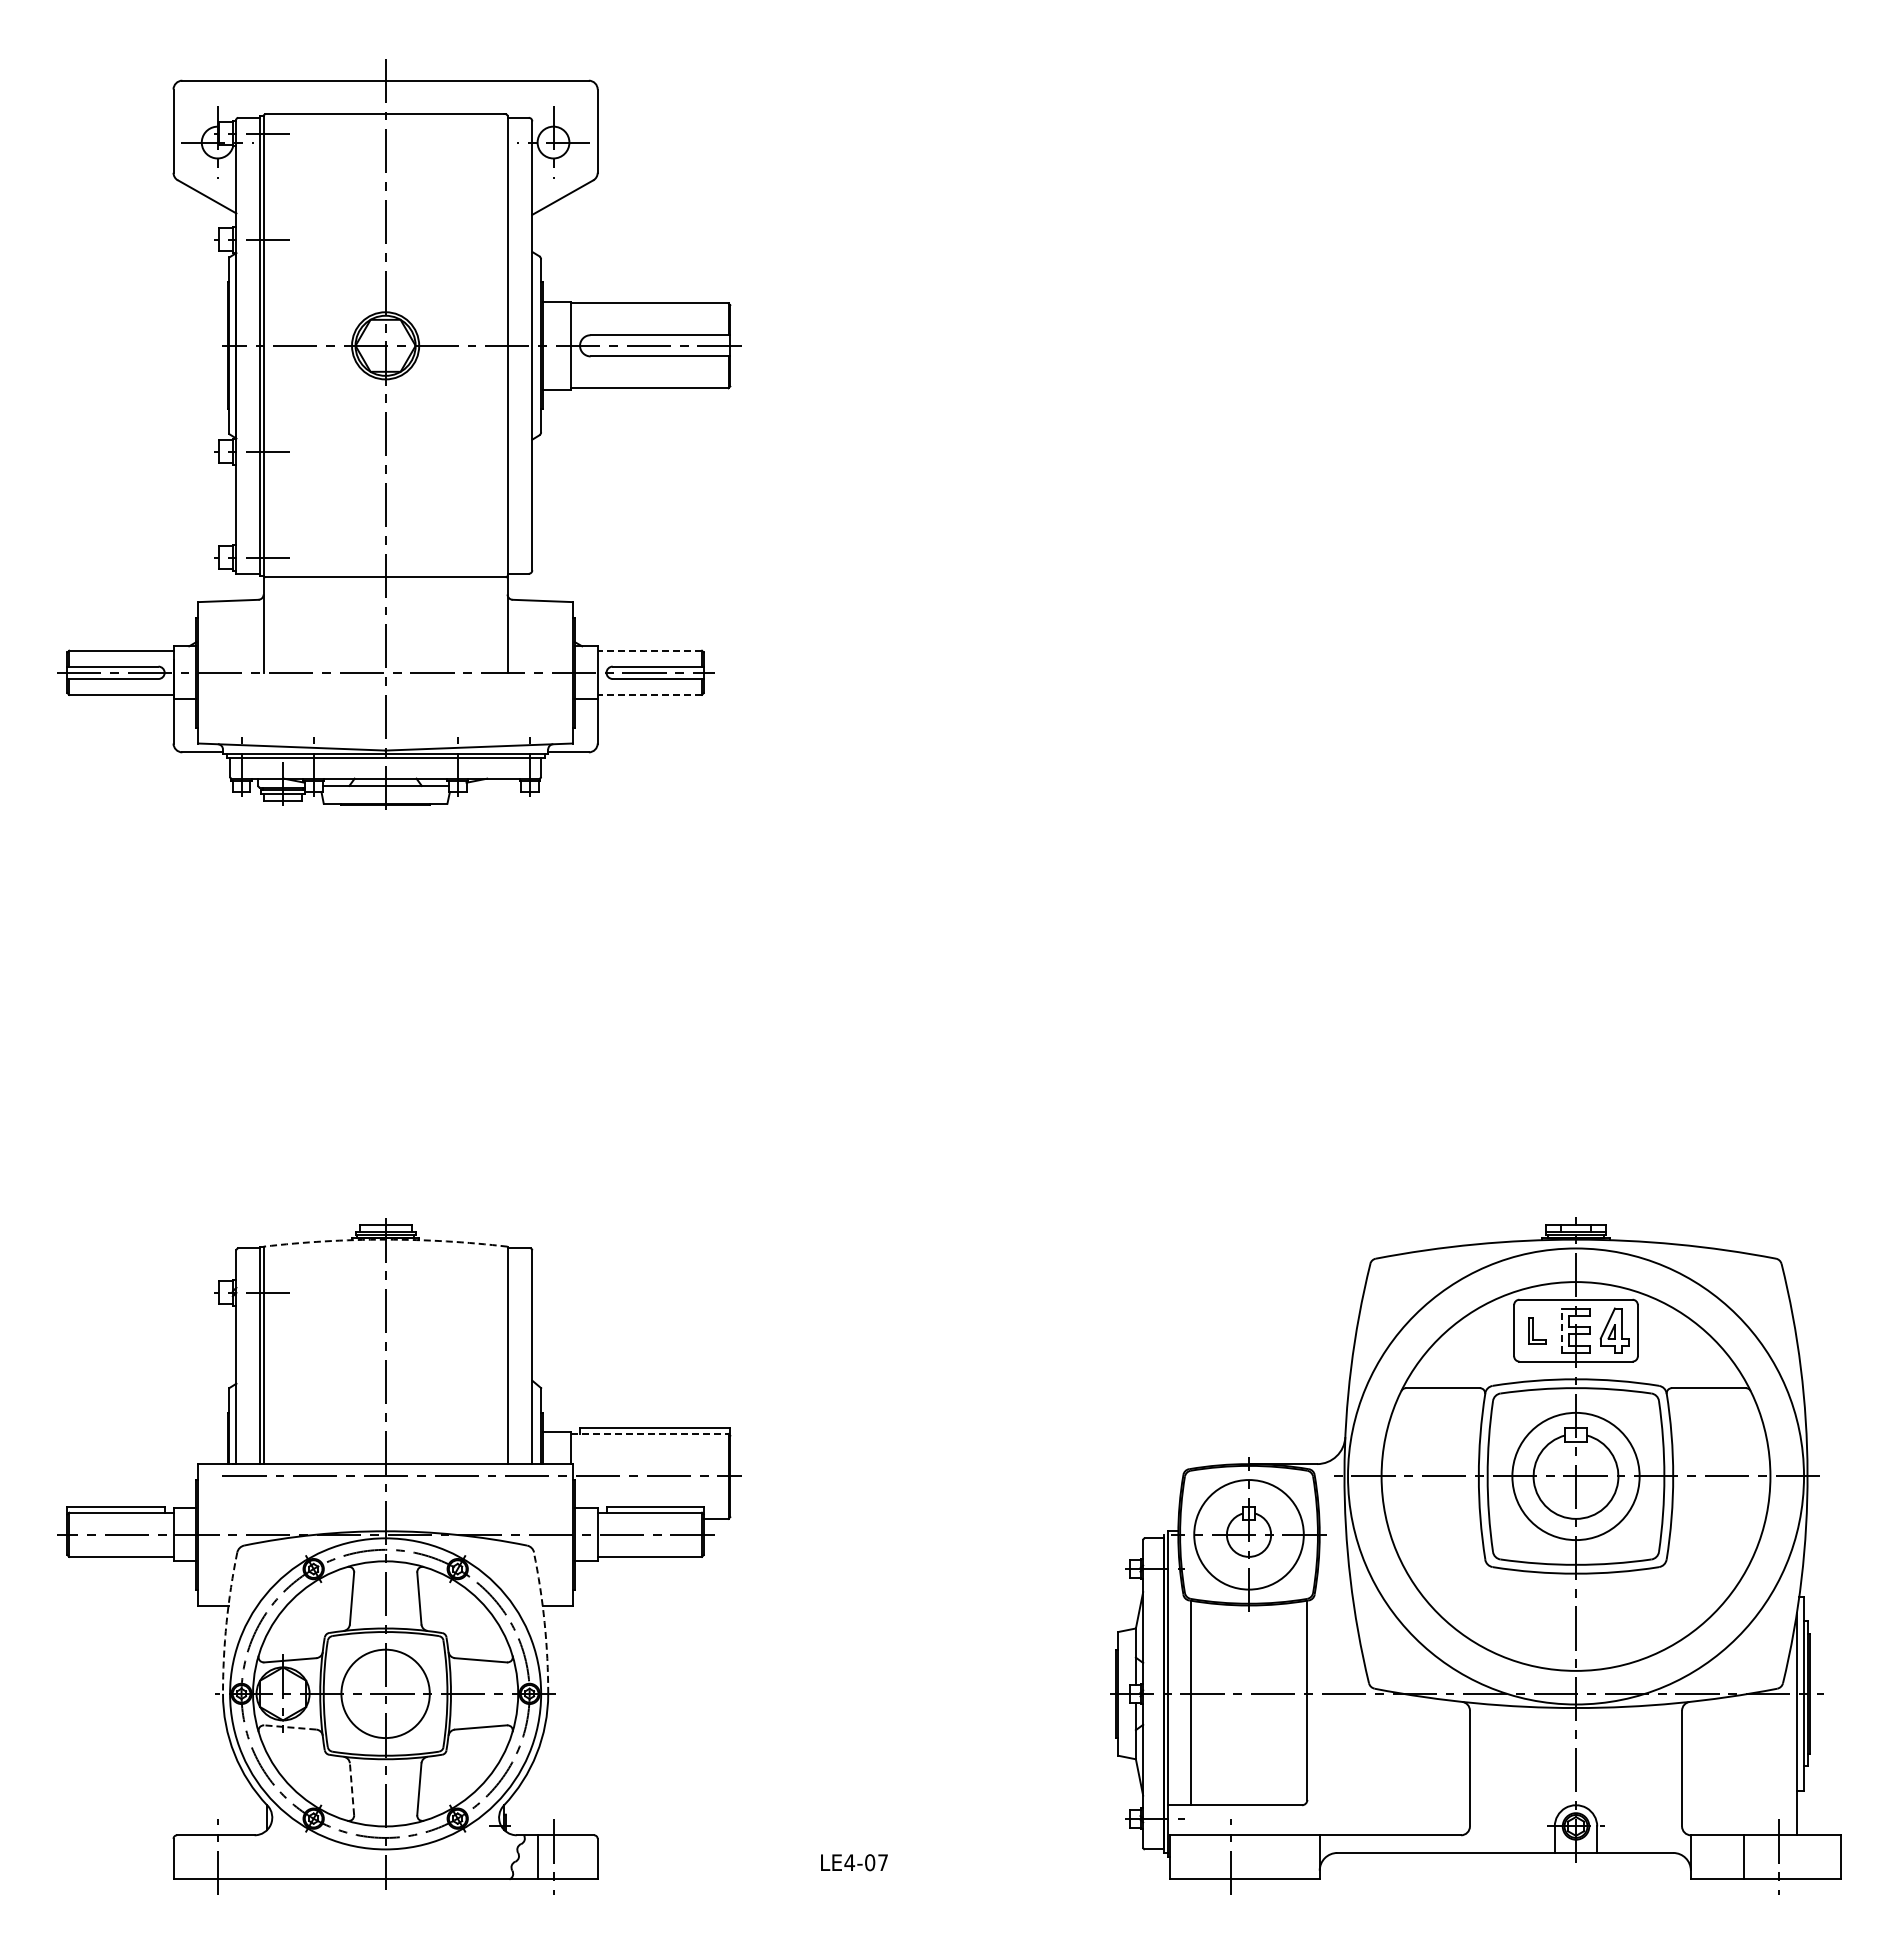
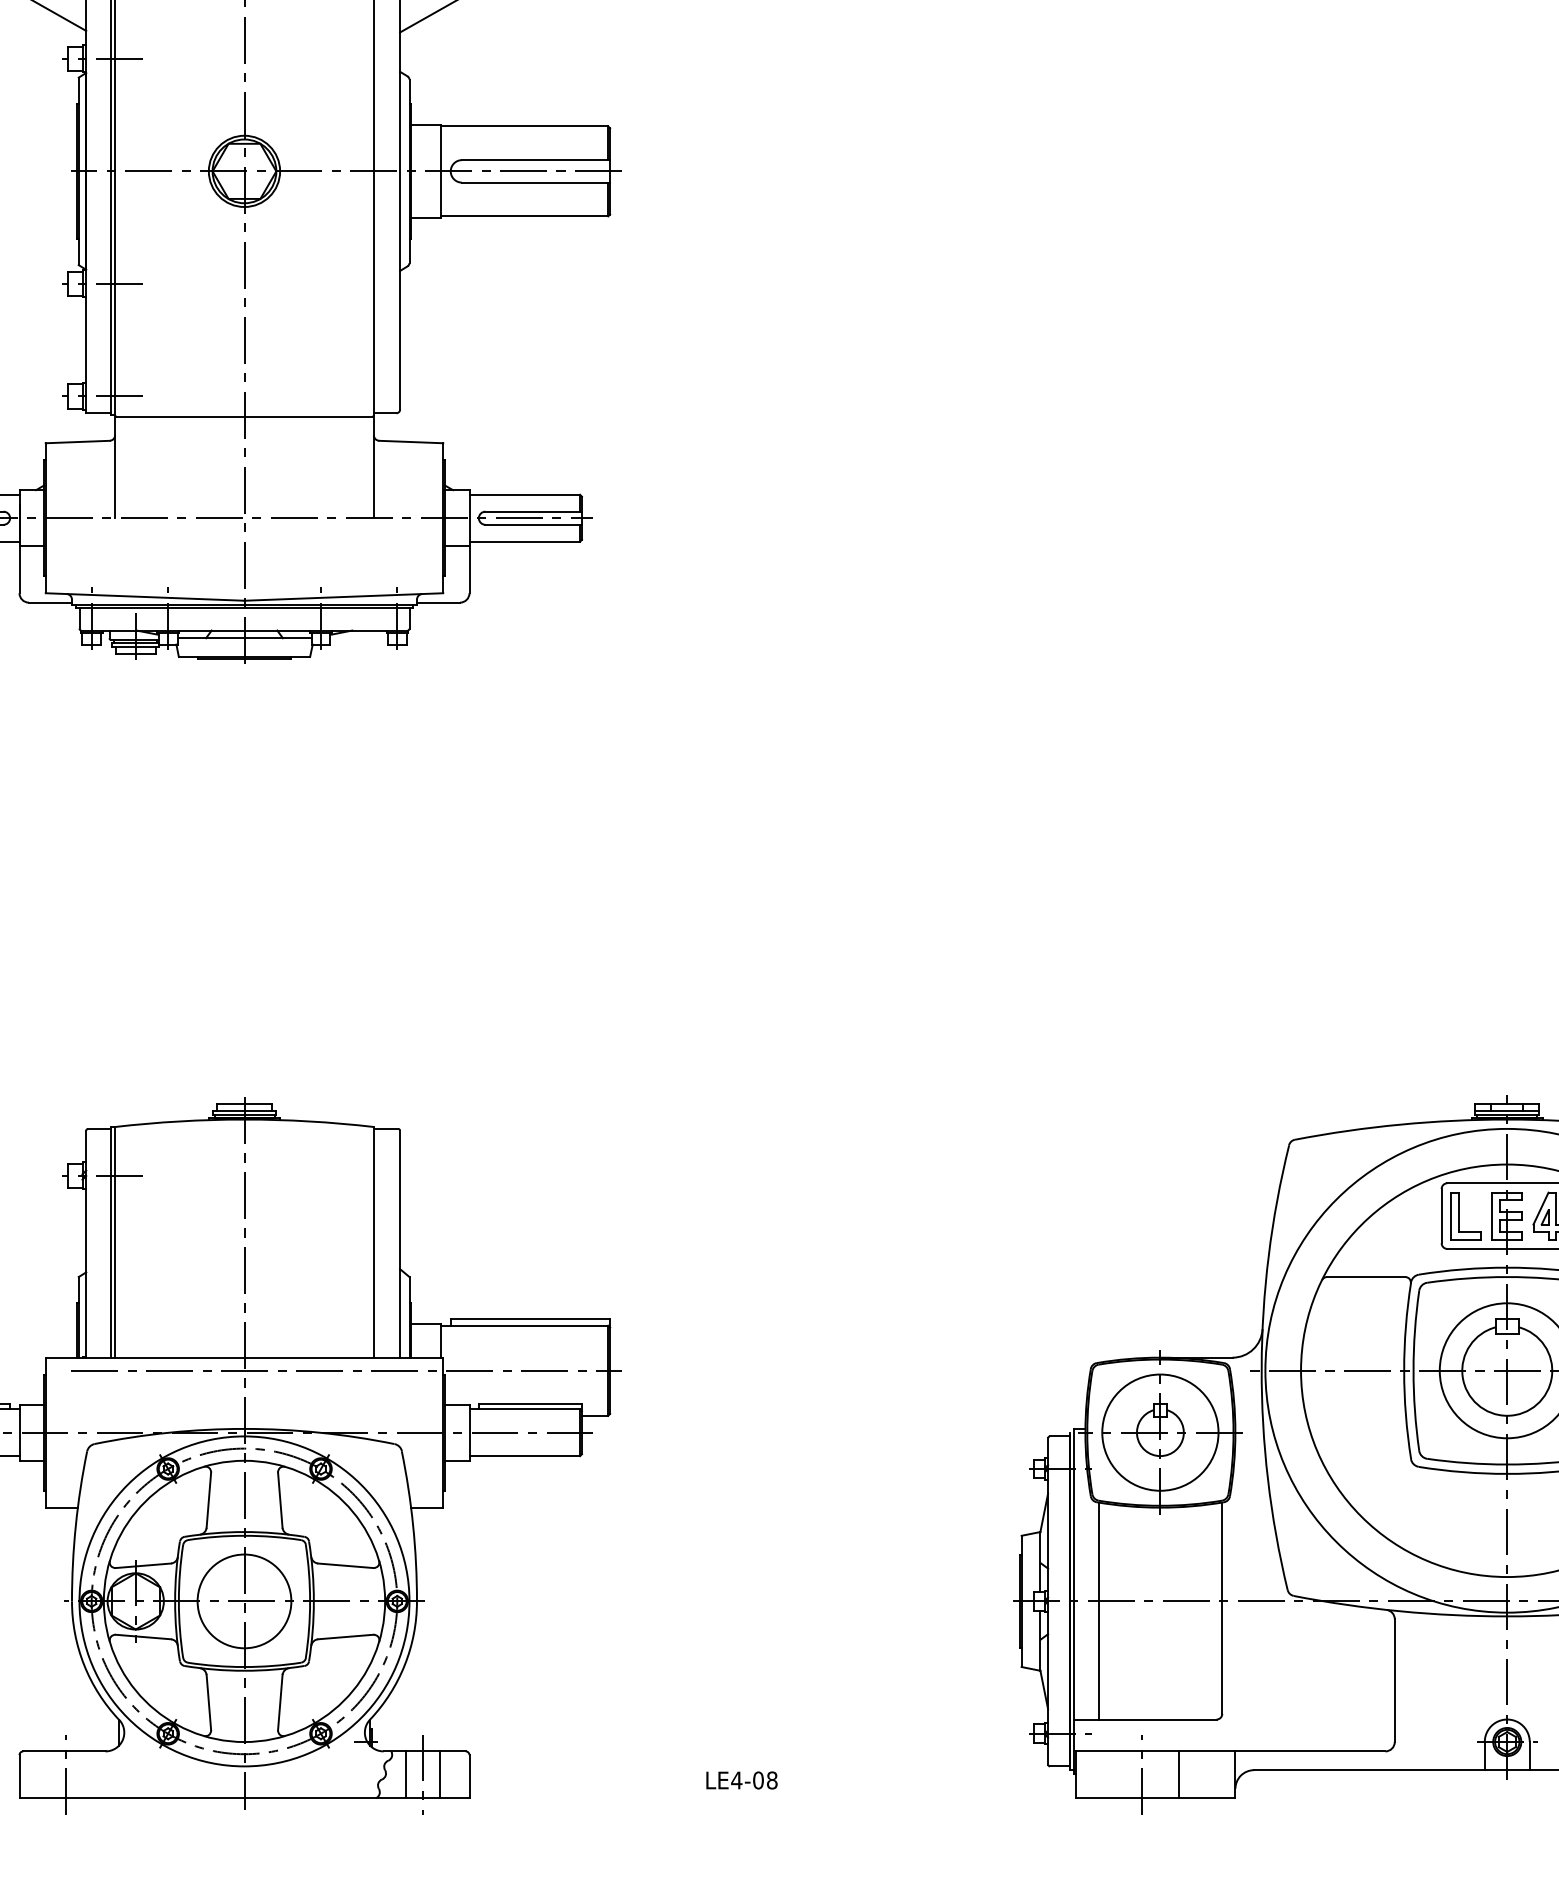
line: (649, 650) -> (524, 494), dashed -> solid
line: (649, 694) -> (524, 541), dashed -> solid
arc: (385, 1239) -> (244, 1119), dashed -> solid
part: (1536, 1330) -> (1465, 1215), size x1.67
line: (1561, 1330) -> (1491, 1215), dashed -> solid
line: (649, 1434) -> (524, 1326), dashed -> solid
arc: (226, 1622) -> (75, 1525), dashed -> solid
arc: (544, 1622) -> (413, 1525), dashed -> solid
line: (289, 1727) -> (142, 1637), dashed -> solid
line: (351, 1788) -> (208, 1701), dashed -> solid
line: (569, 1857) -> (439, 1774), added
line: (1266, 1857) -> (1178, 1774), added
text: (883, 1862) -> (772, 1780), LE4-07 -> LE4-08

